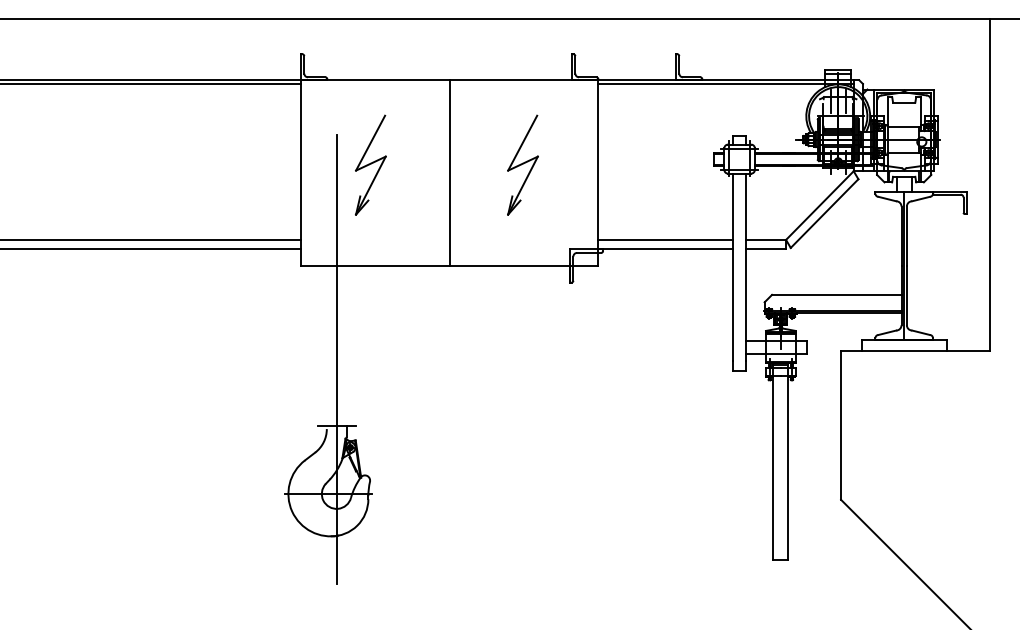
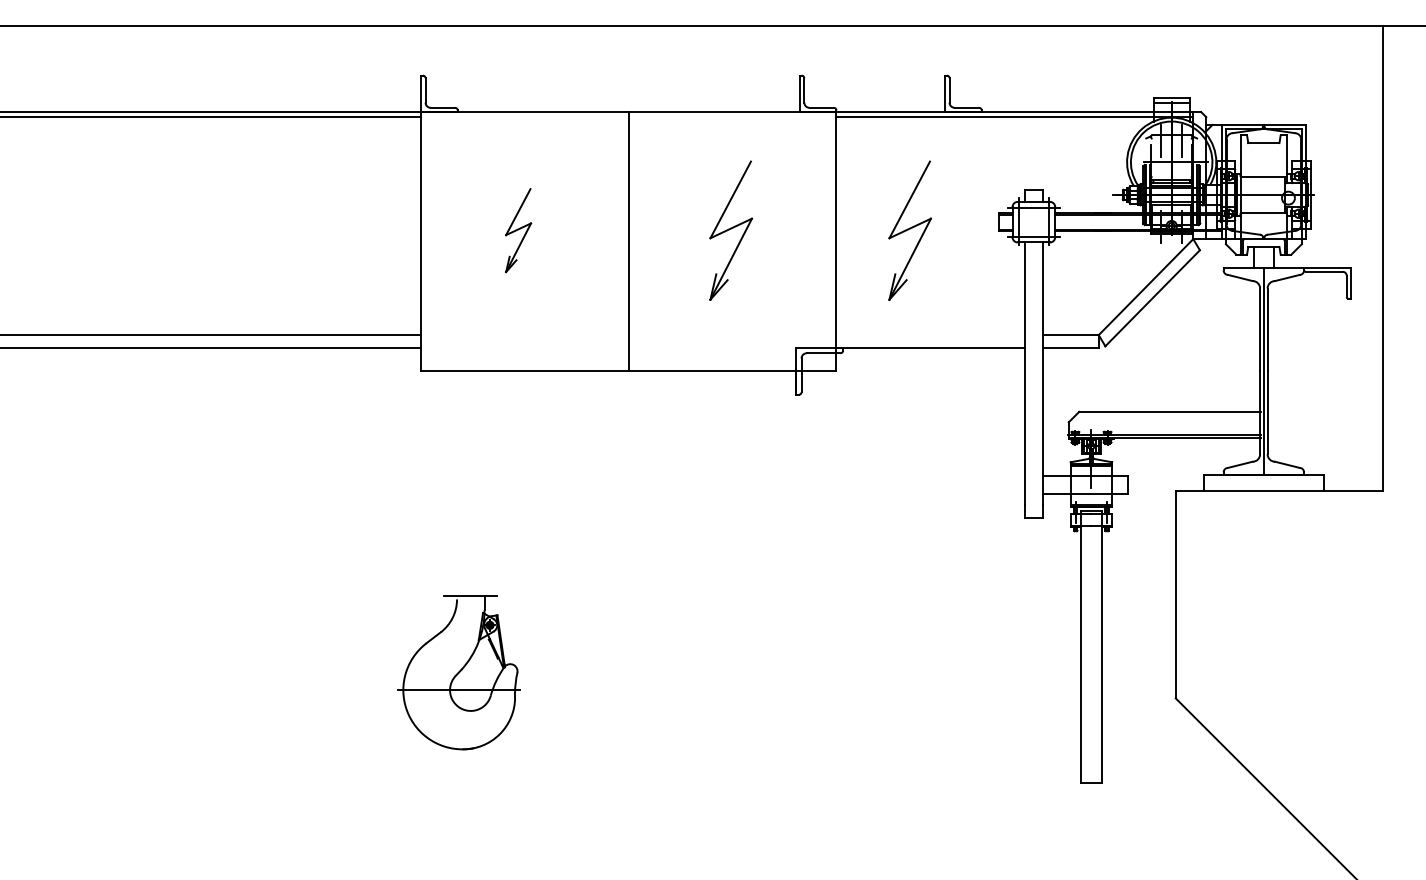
part: (370, 165) -> (518, 230), size x0.6
part: (650, 165) -> (909, 230), added
line: (665, 240) -> (930, 335), removed
line: (336, 359) -> (470, 502), removed

